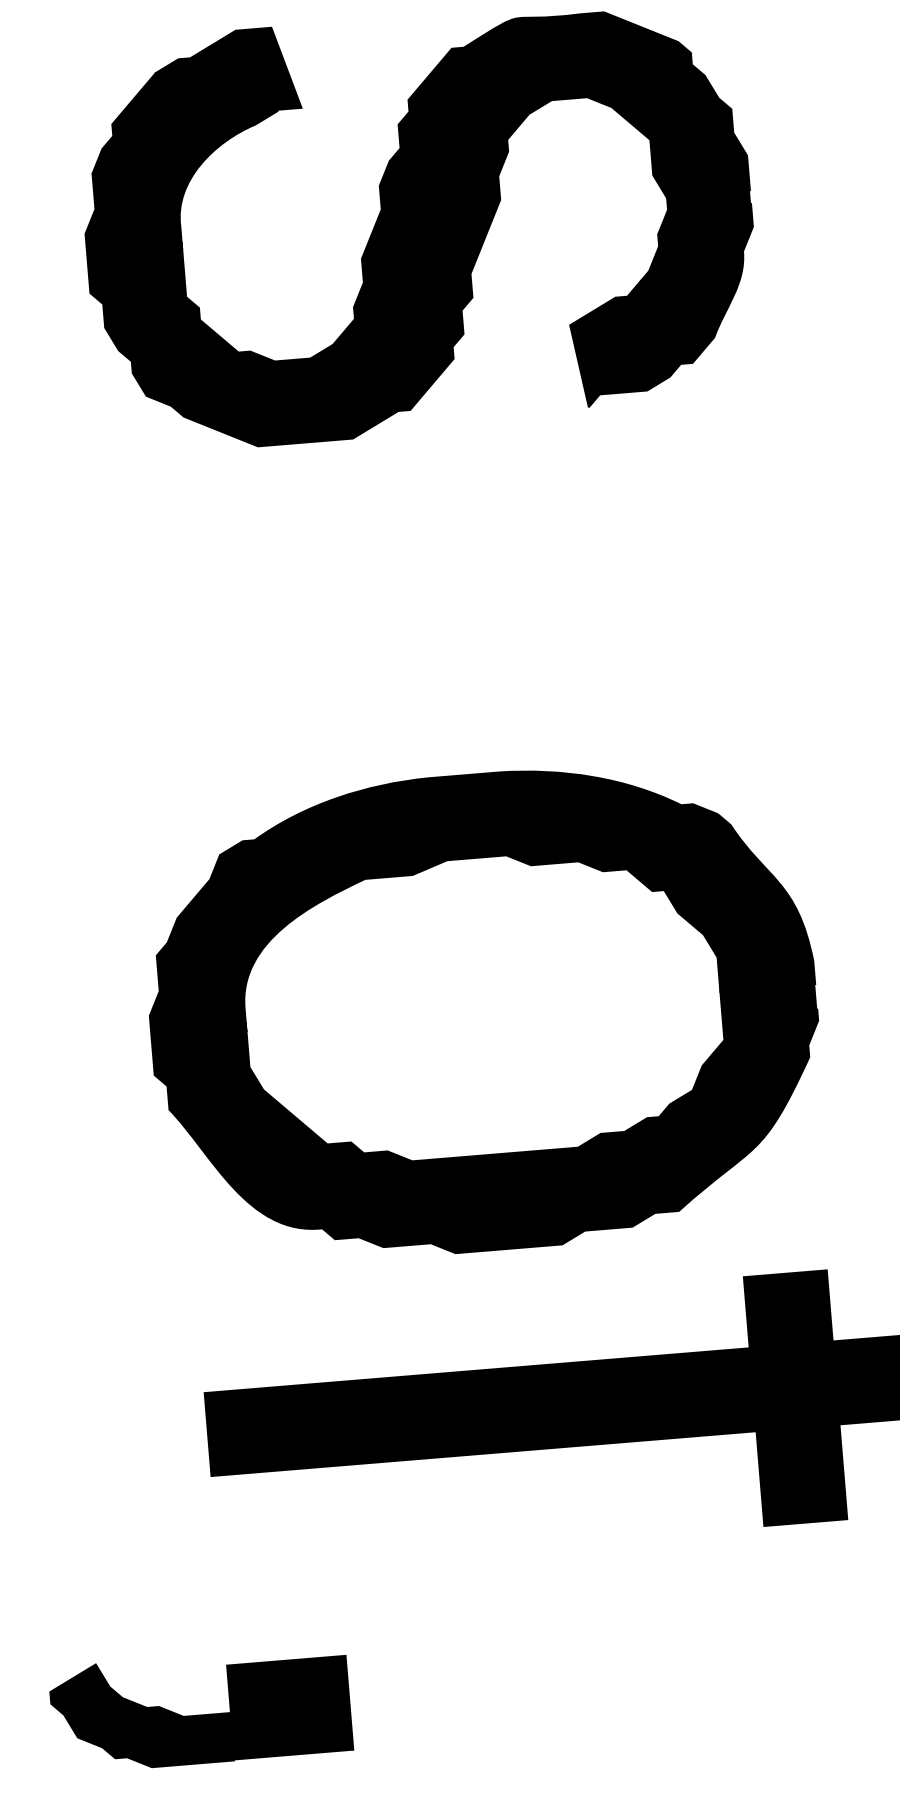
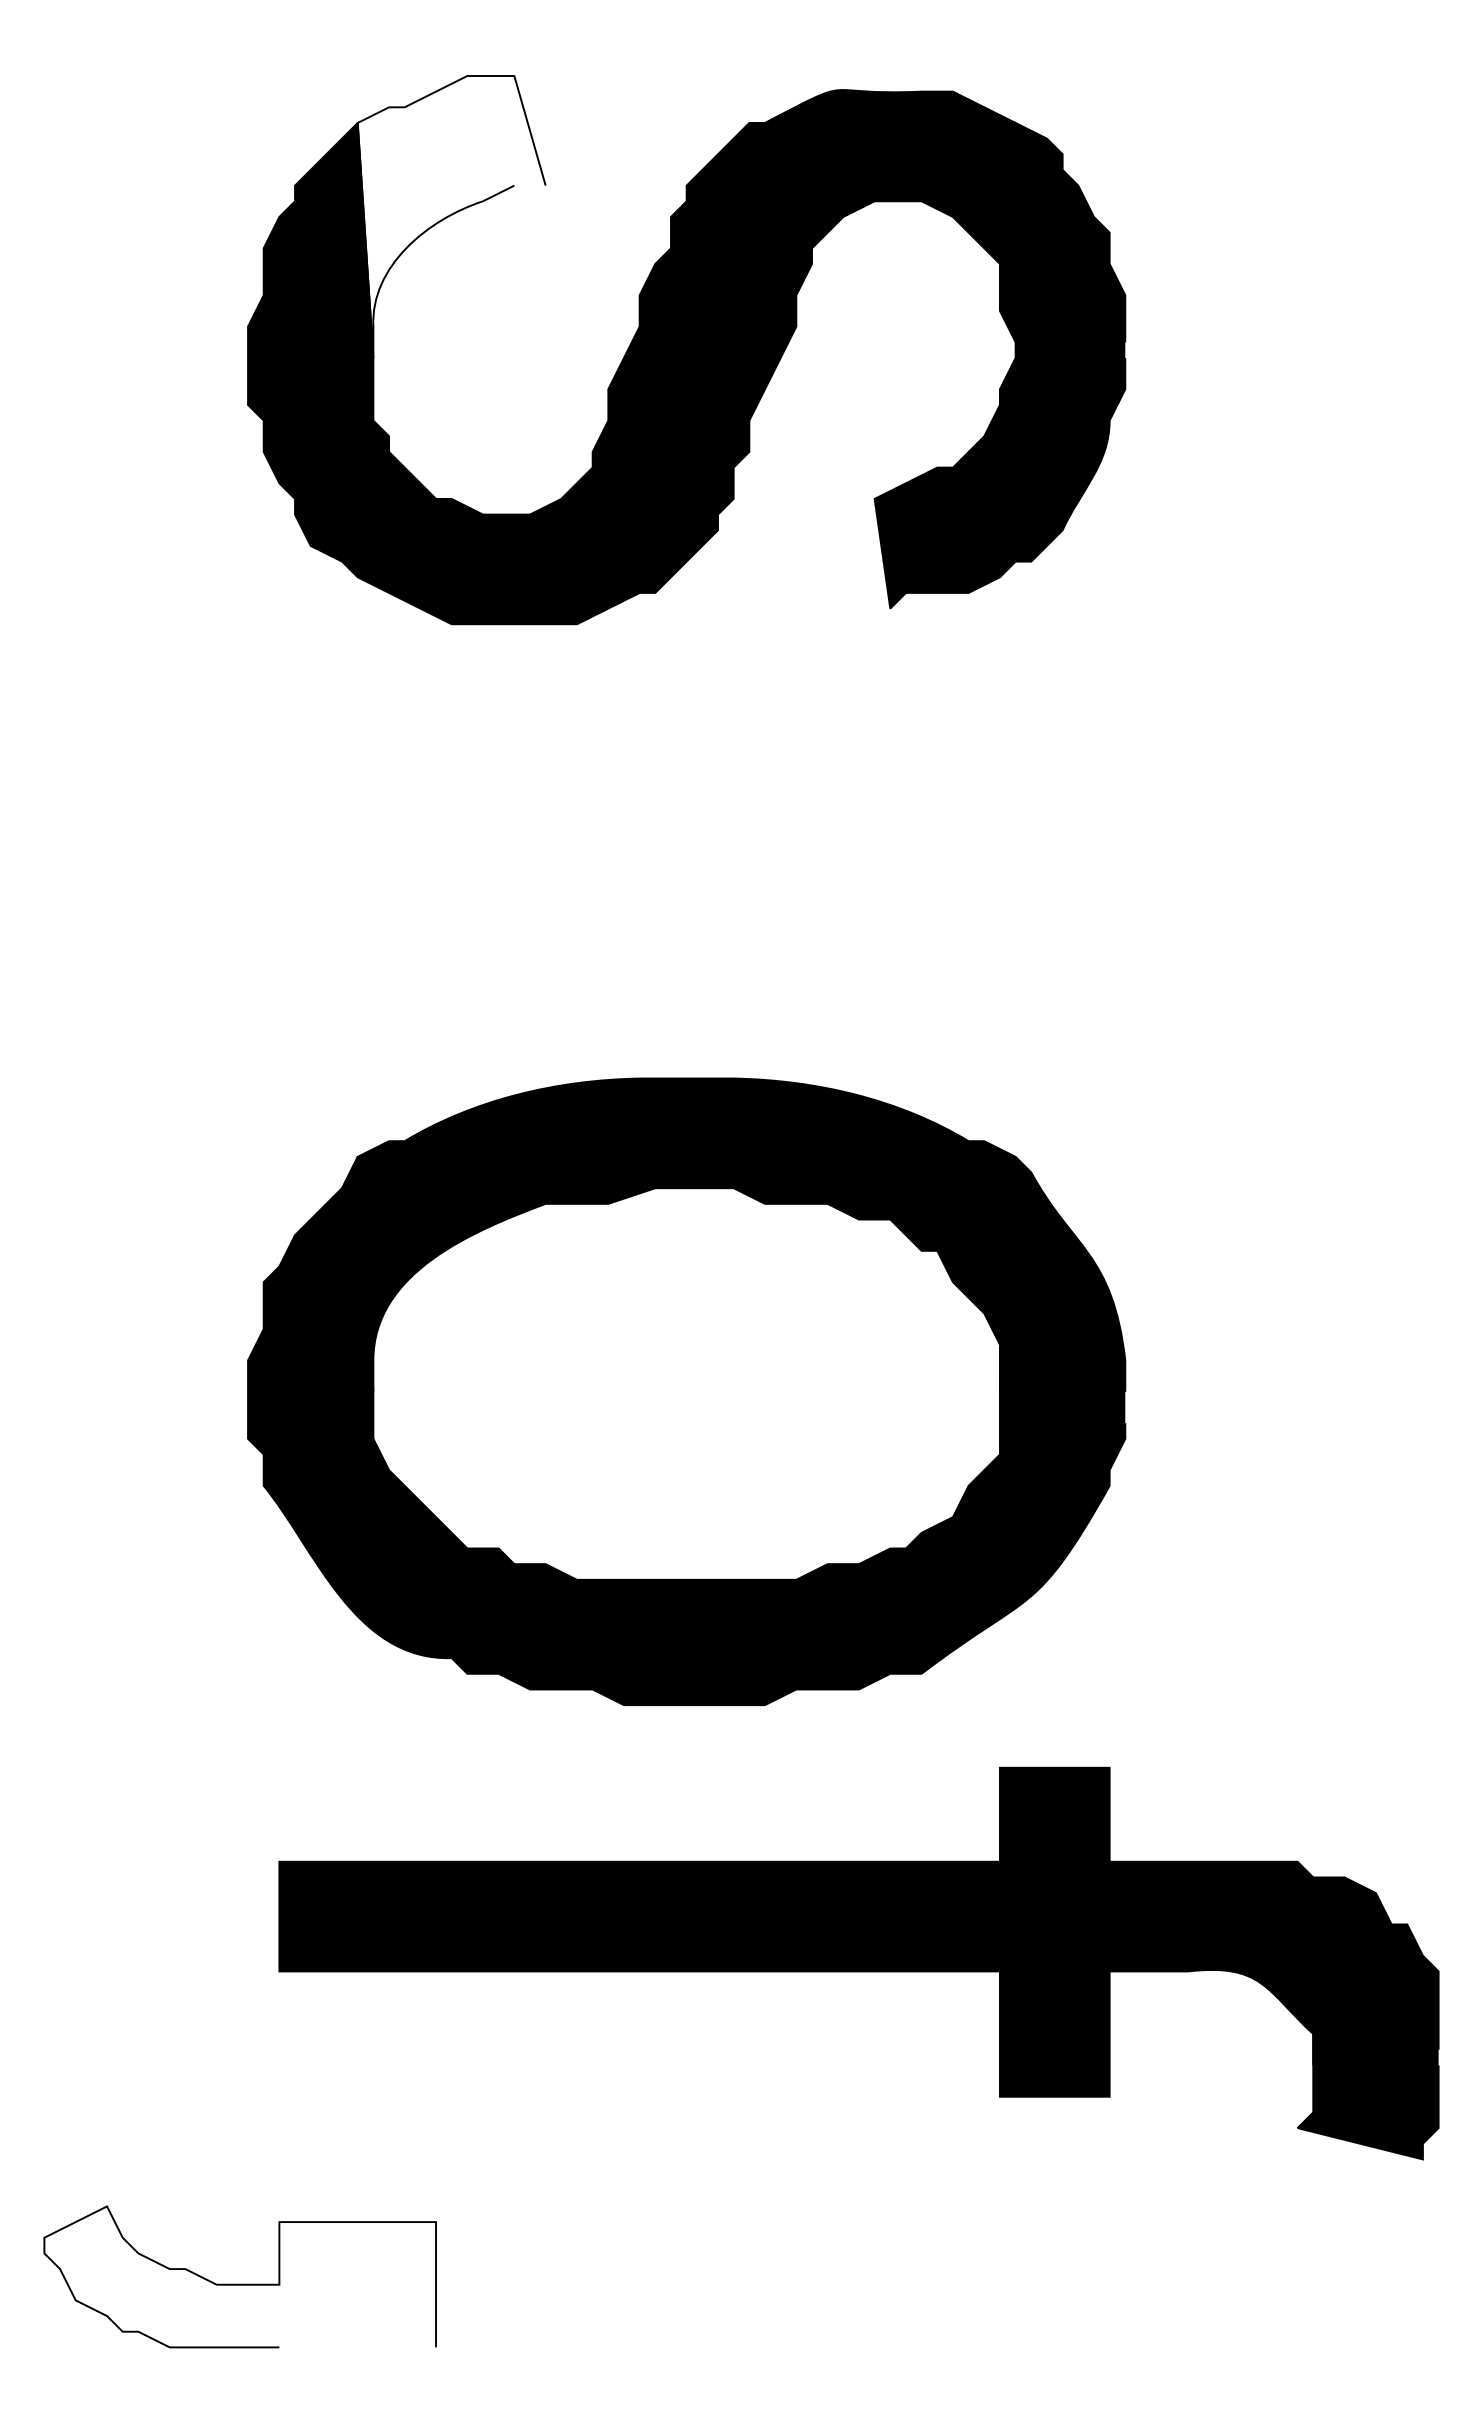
fill: (232, 137) -> (451, 216), removed
fill: (201, 1709) -> (240, 2276), removed

